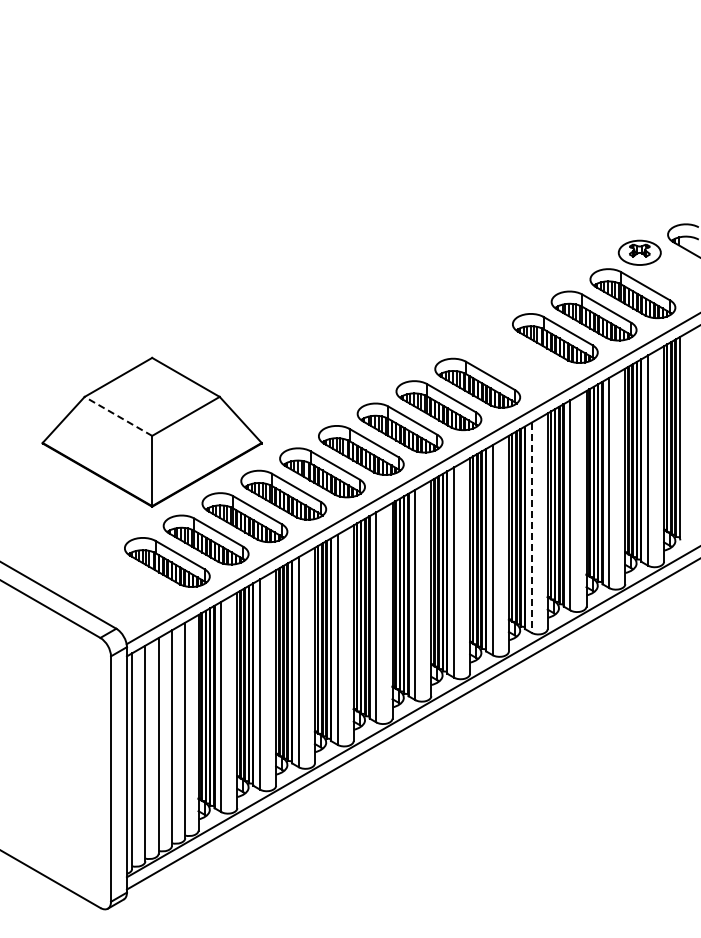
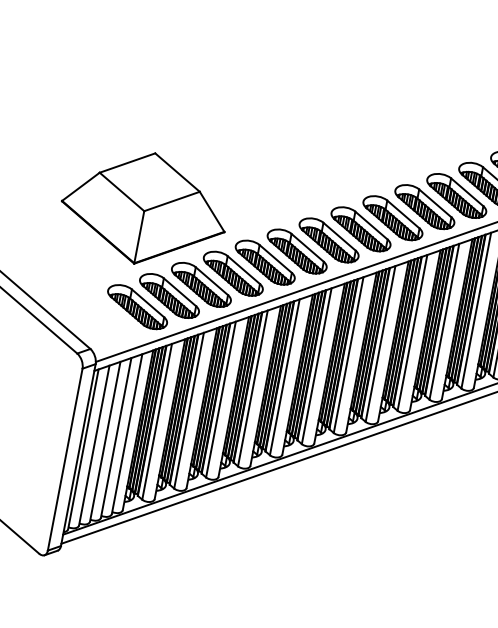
part: (516, 360) -> (424, 206), added
line: (118, 416) -> (122, 192), dashed -> solid
line: (531, 528) -> (412, 333), dashed -> solid

